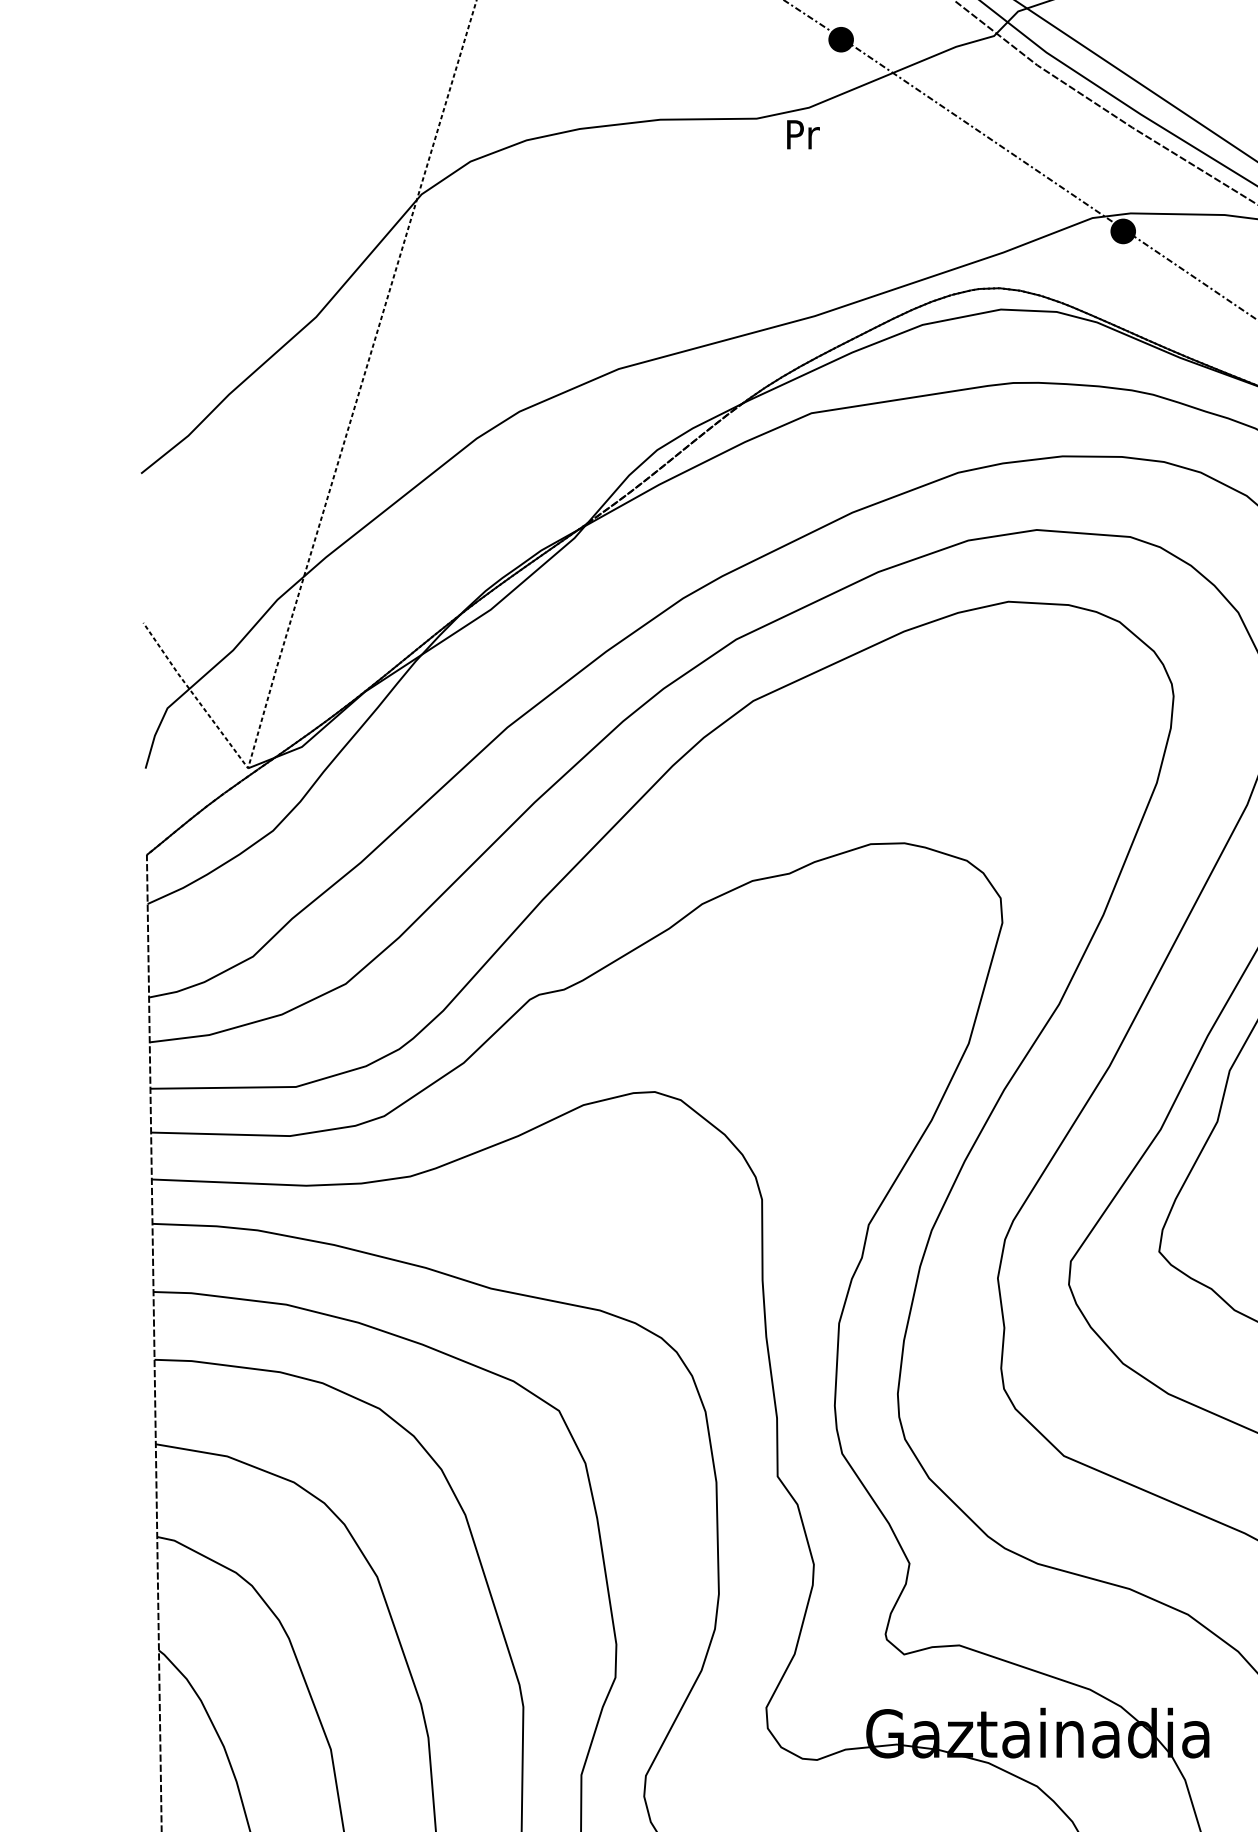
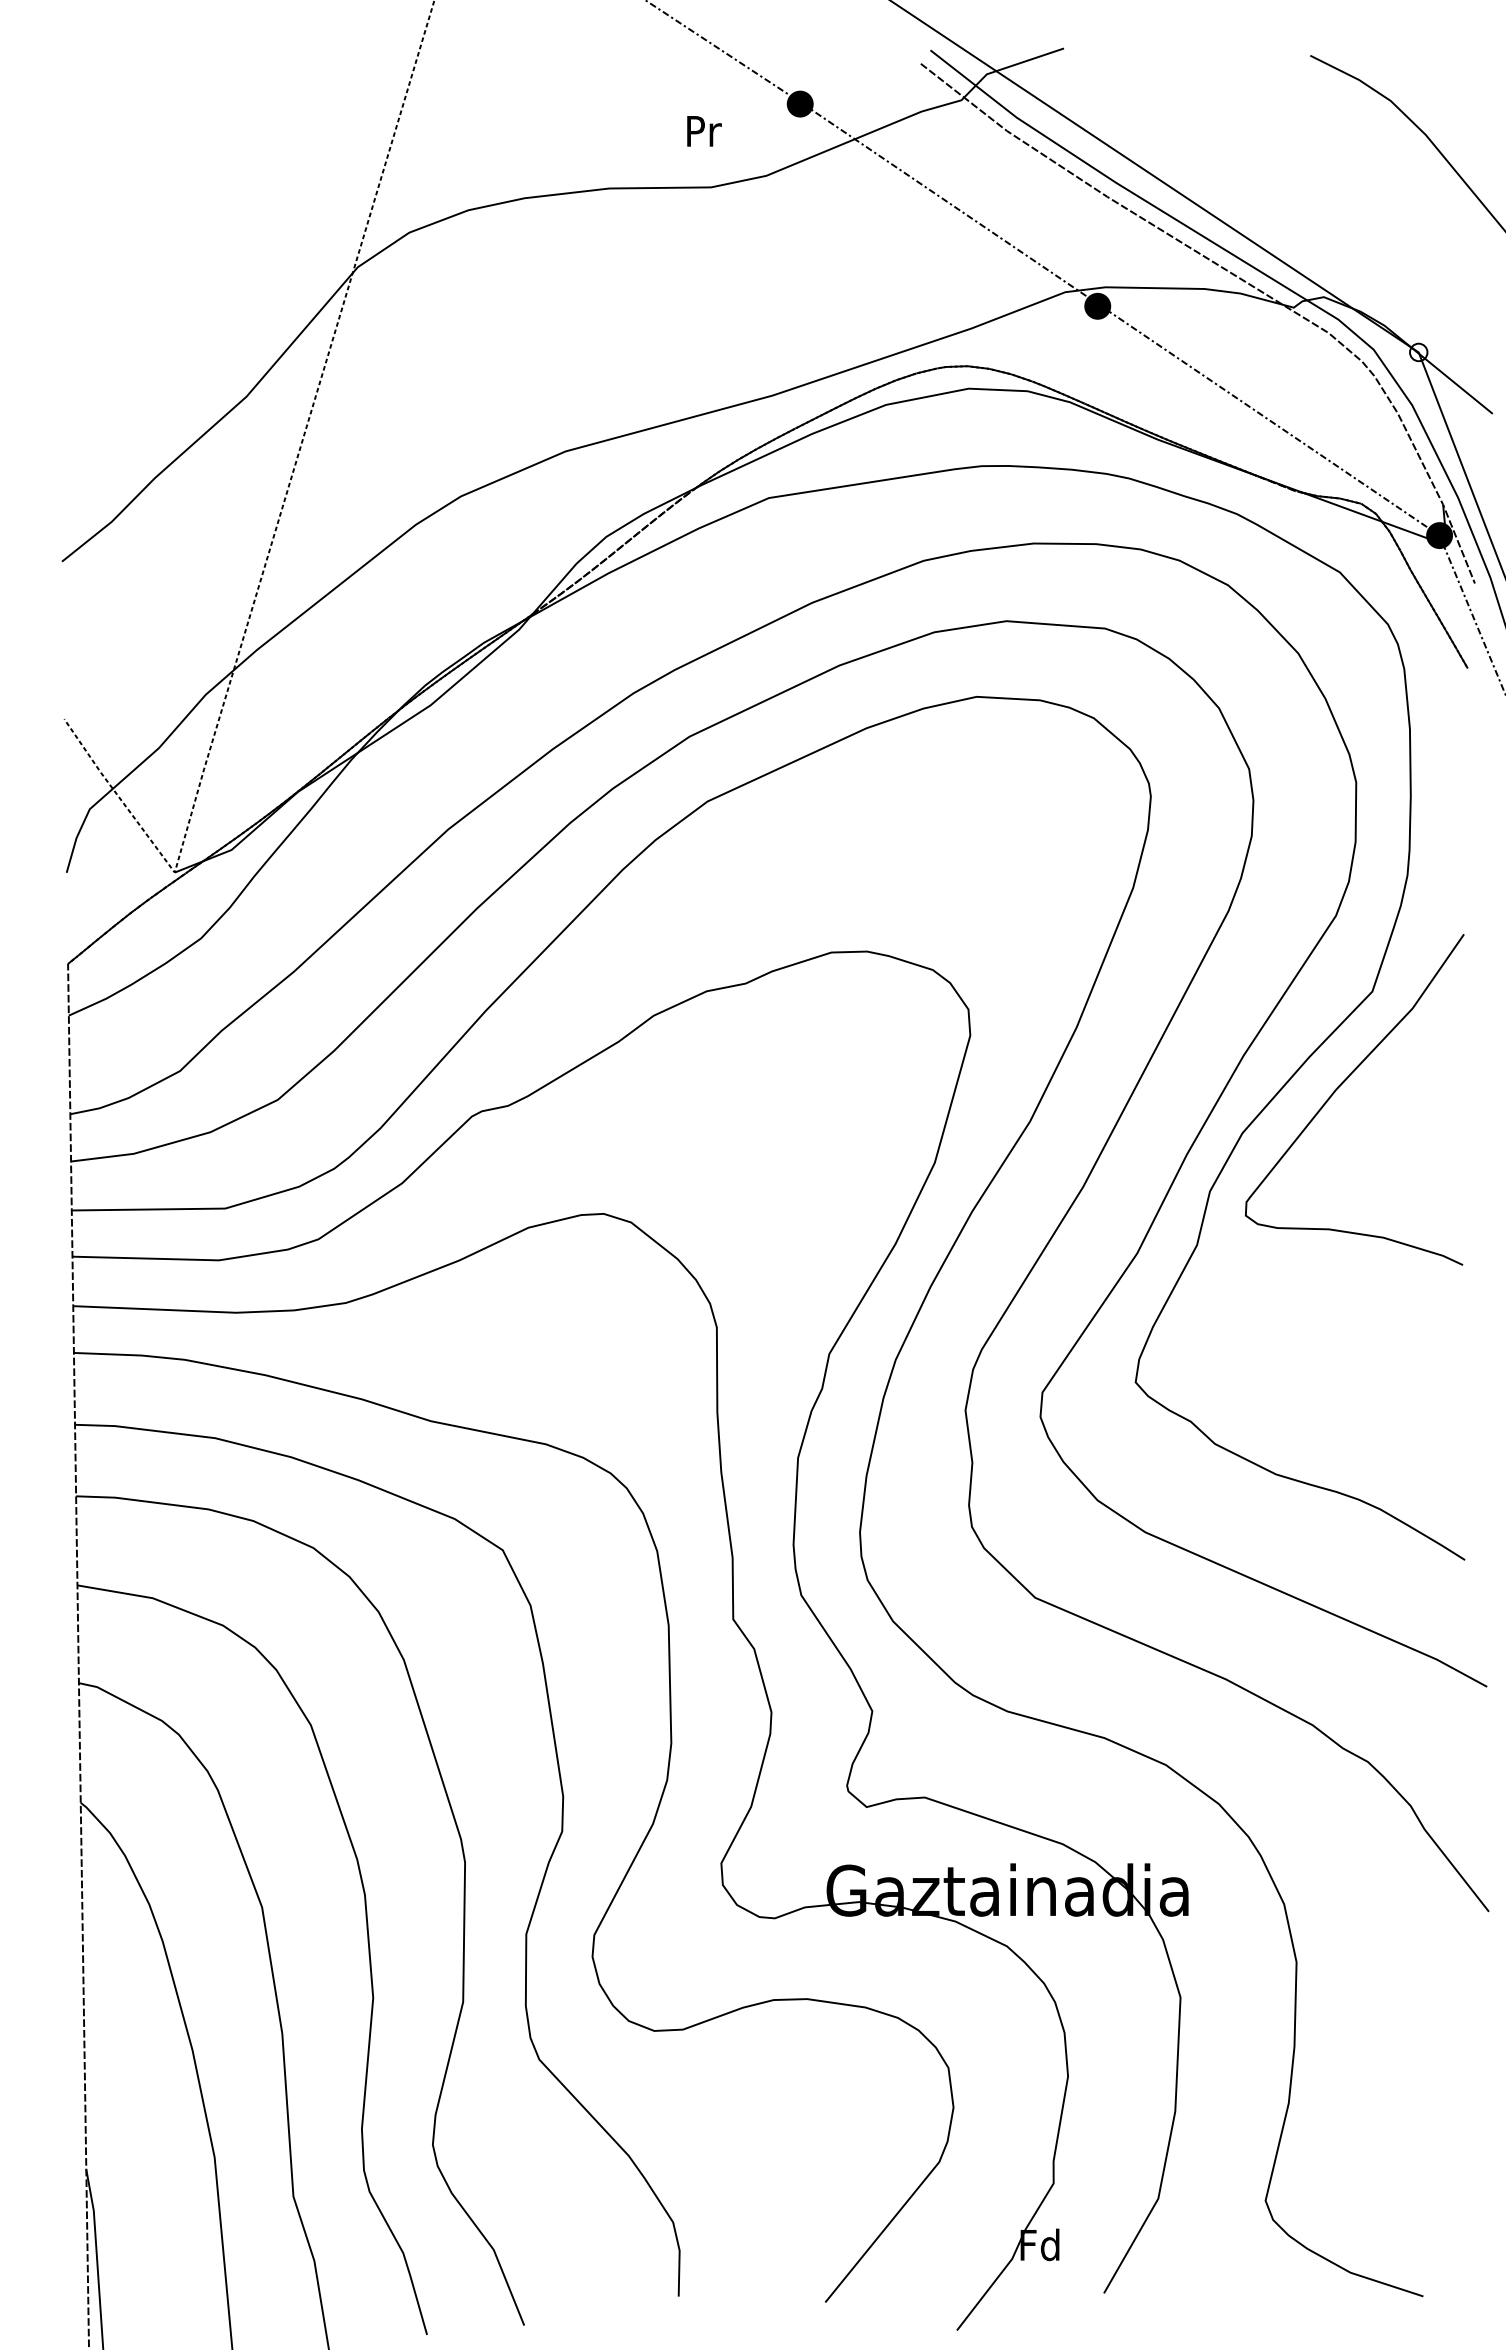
text: (803, 134) -> (704, 131), moved

